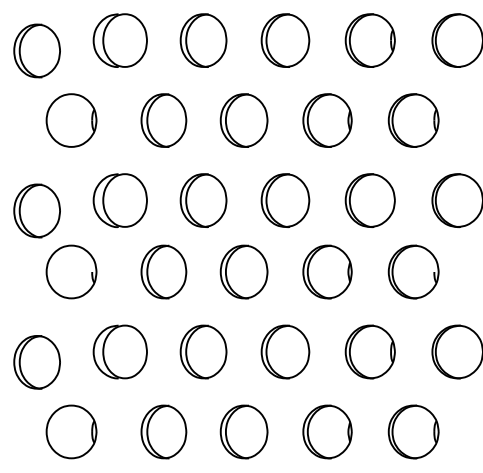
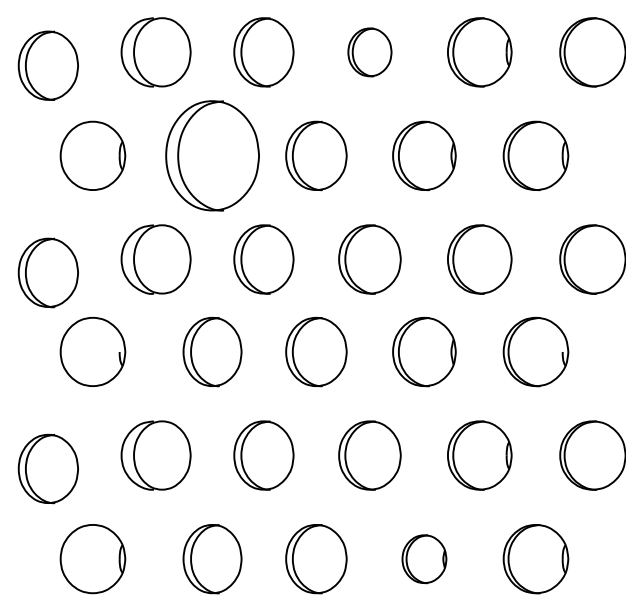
part: (285, 40) -> (369, 52), size x0.7
part: (163, 120) -> (212, 155), size x1.6
part: (327, 432) -> (424, 559), size x0.7

